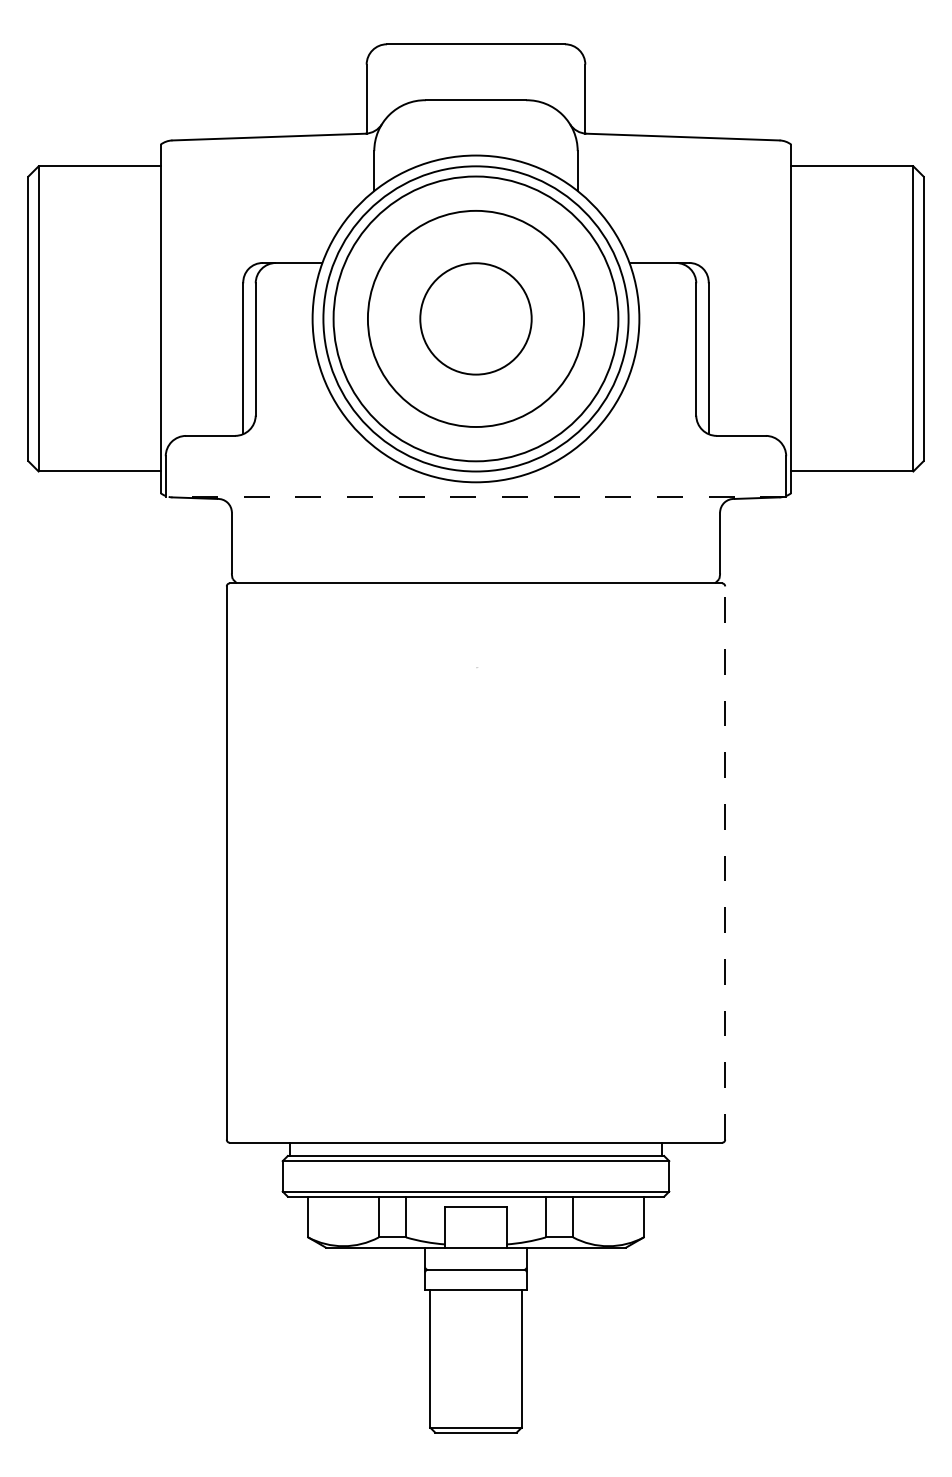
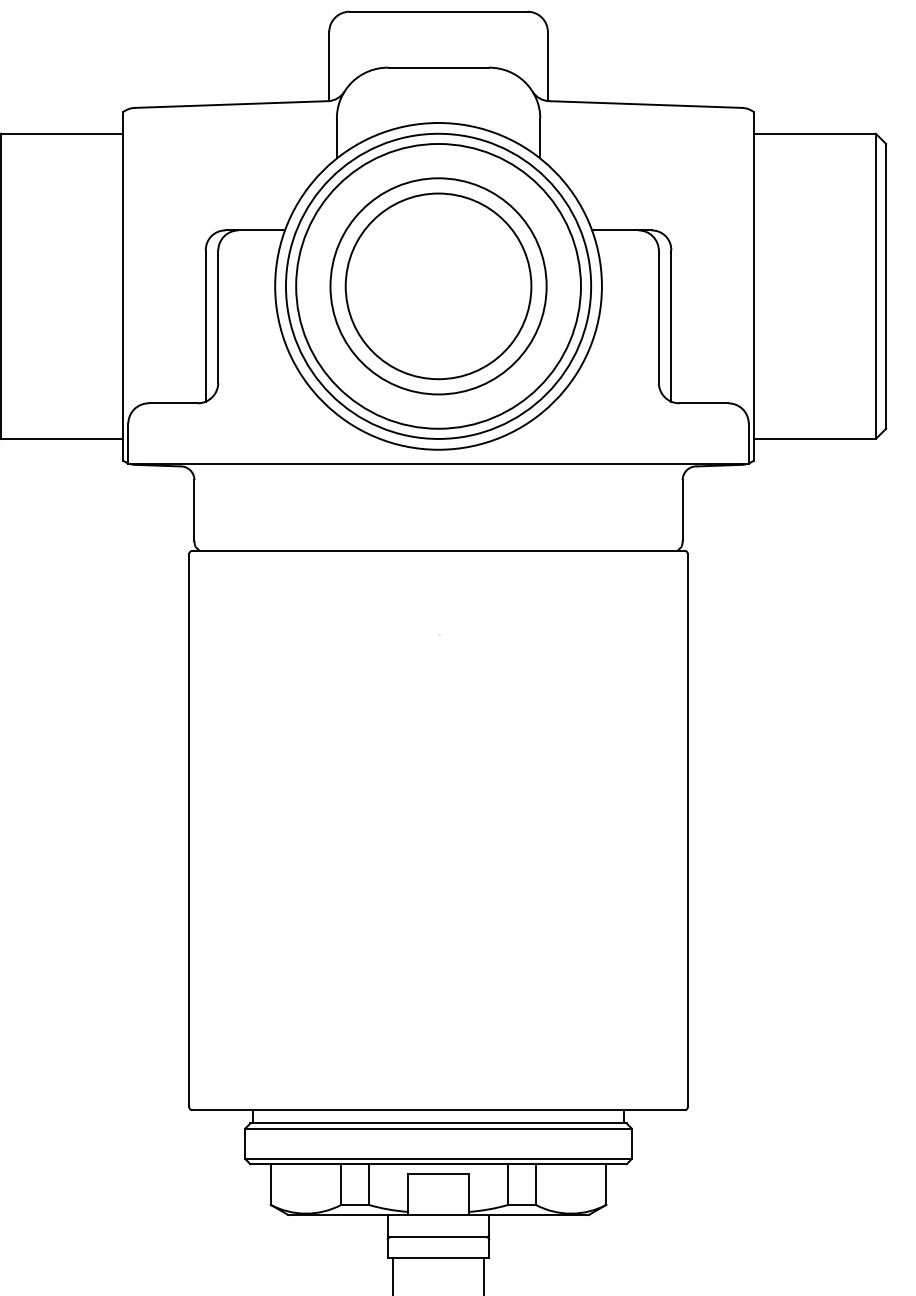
circle: (475, 318) -> (438, 285), size x1.67
line: (475, 496) -> (438, 463), dashed -> solid
line: (725, 863) -> (688, 830), dashed -> solid

